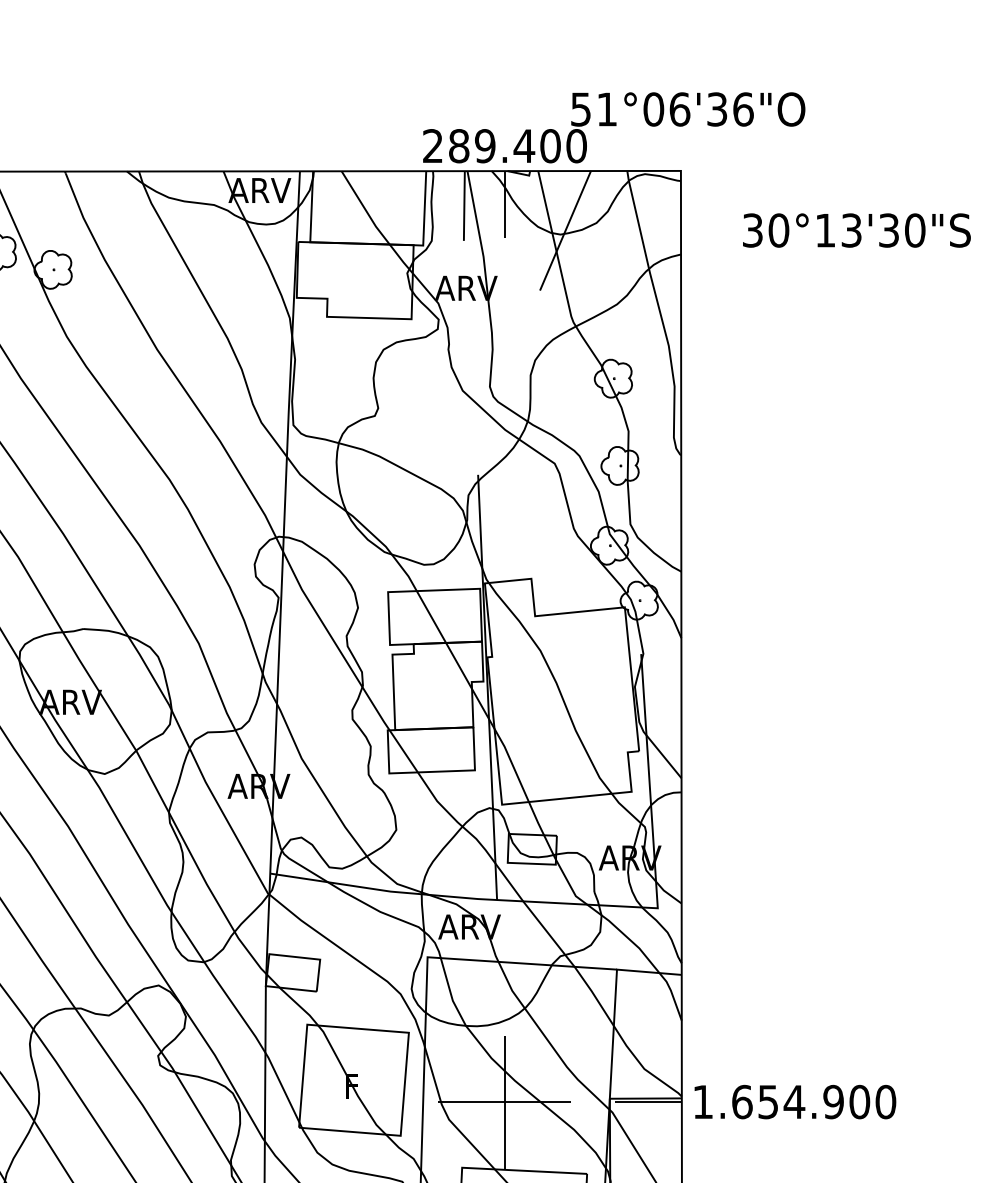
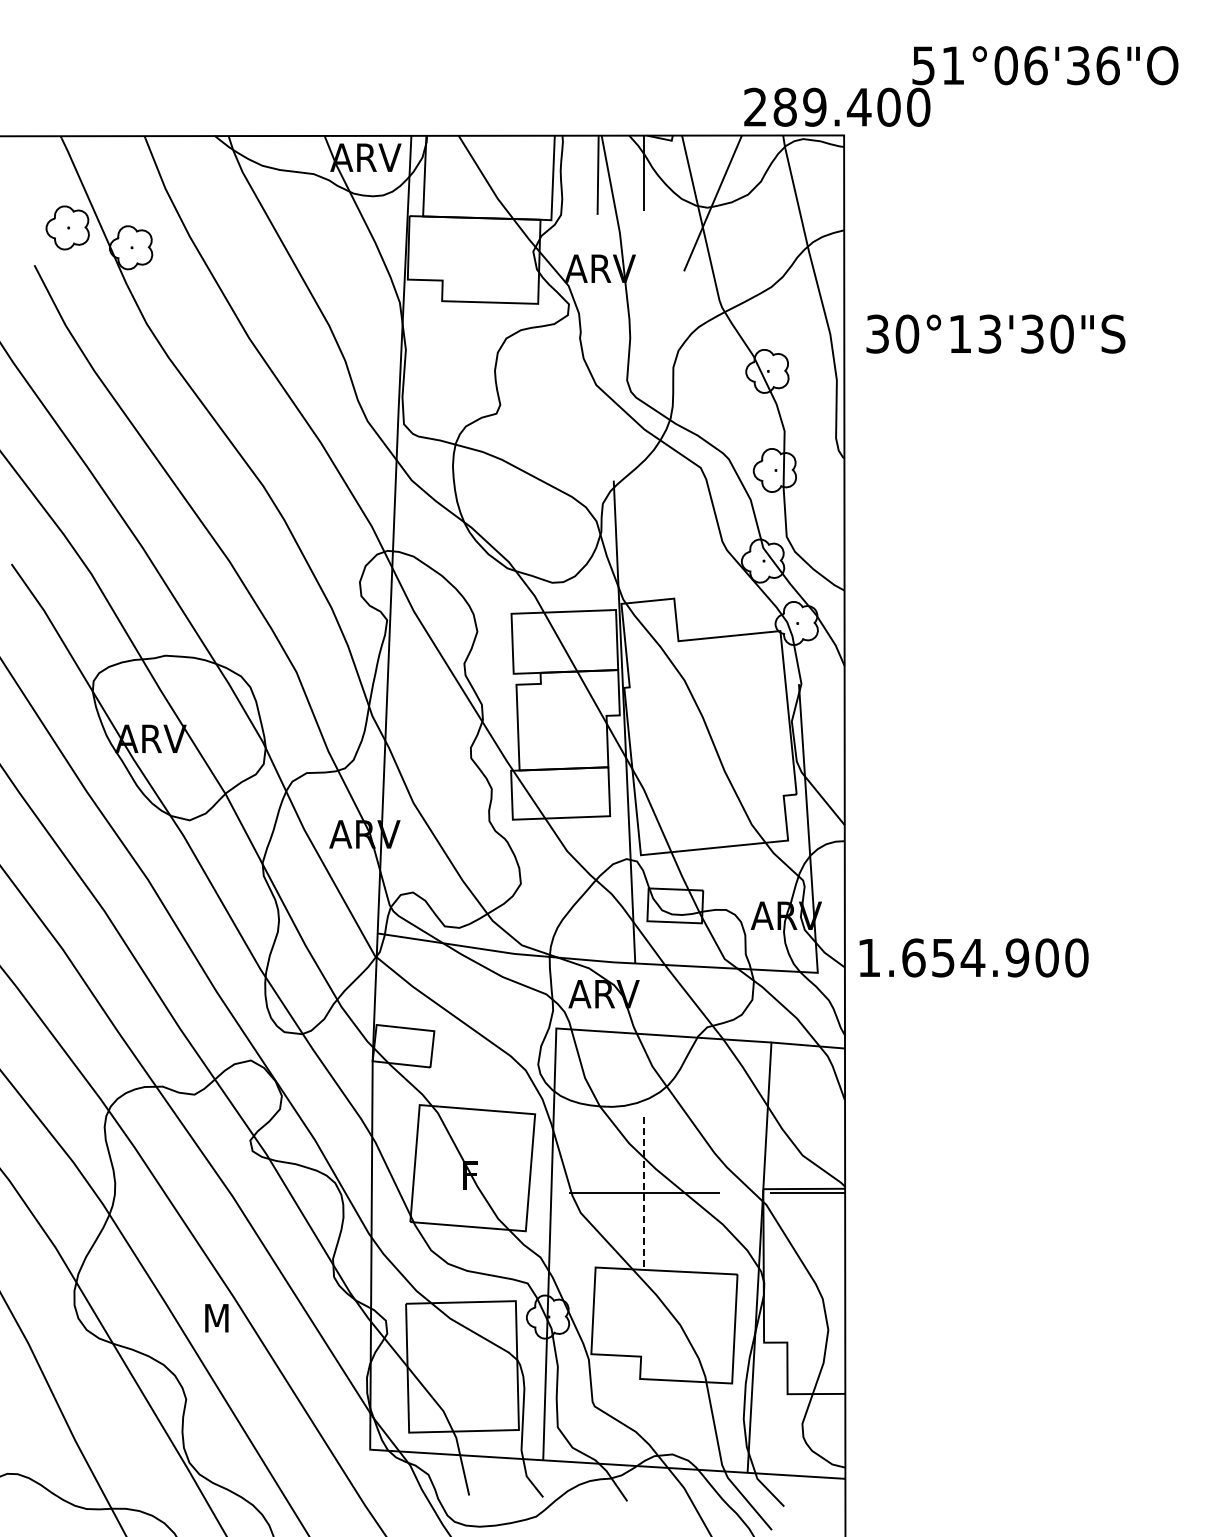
text: (614, 127) -> (961, 86), moved
text: (856, 229) -> (995, 333), moved
line: (505, 1101) -> (644, 1192), solid -> dashed
text: (794, 1101) -> (973, 957), moved

